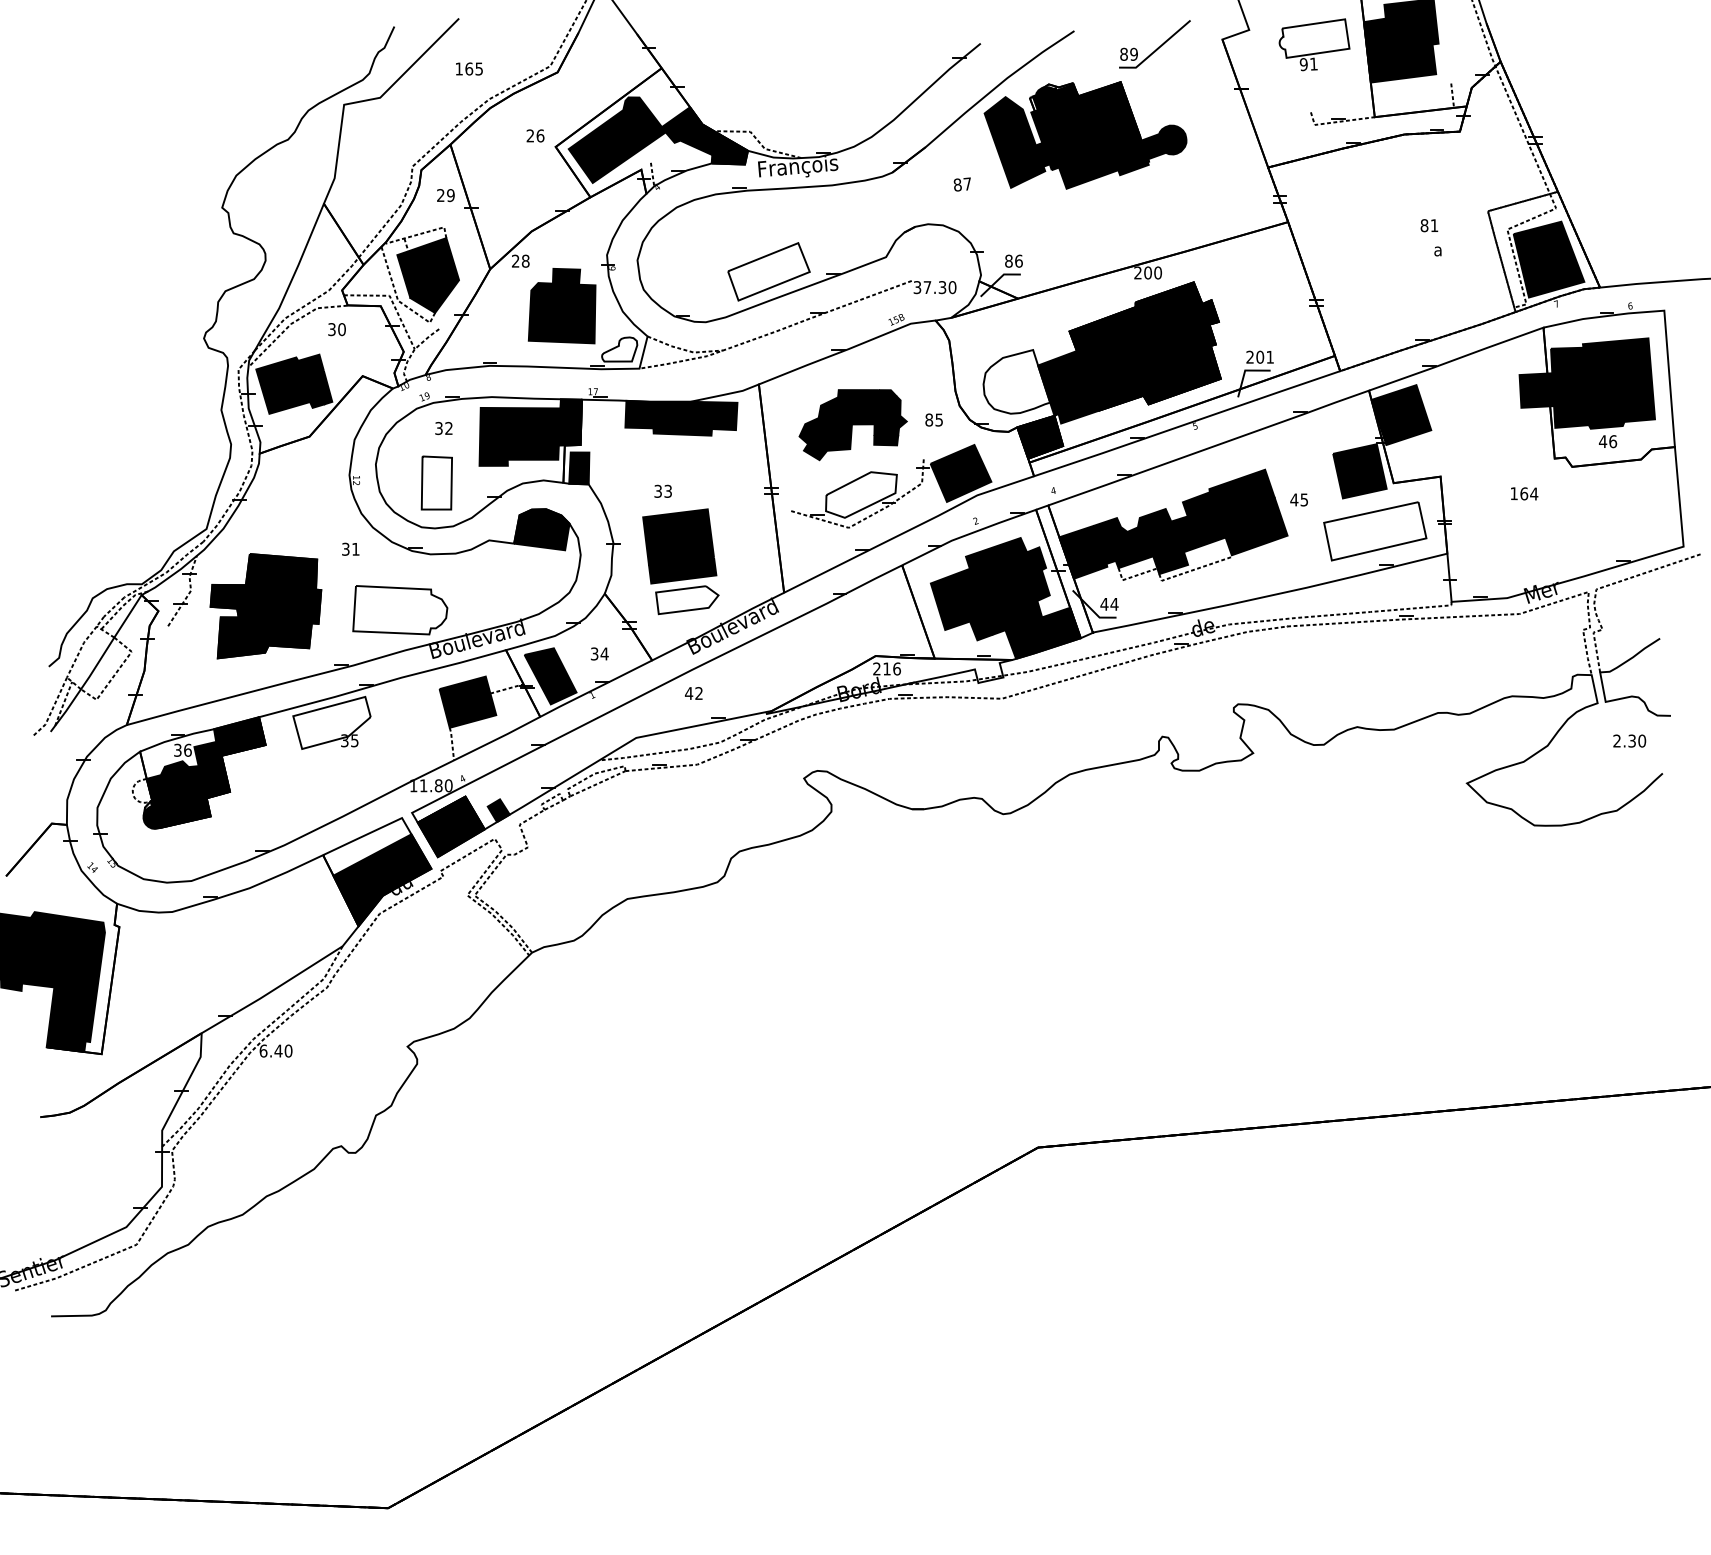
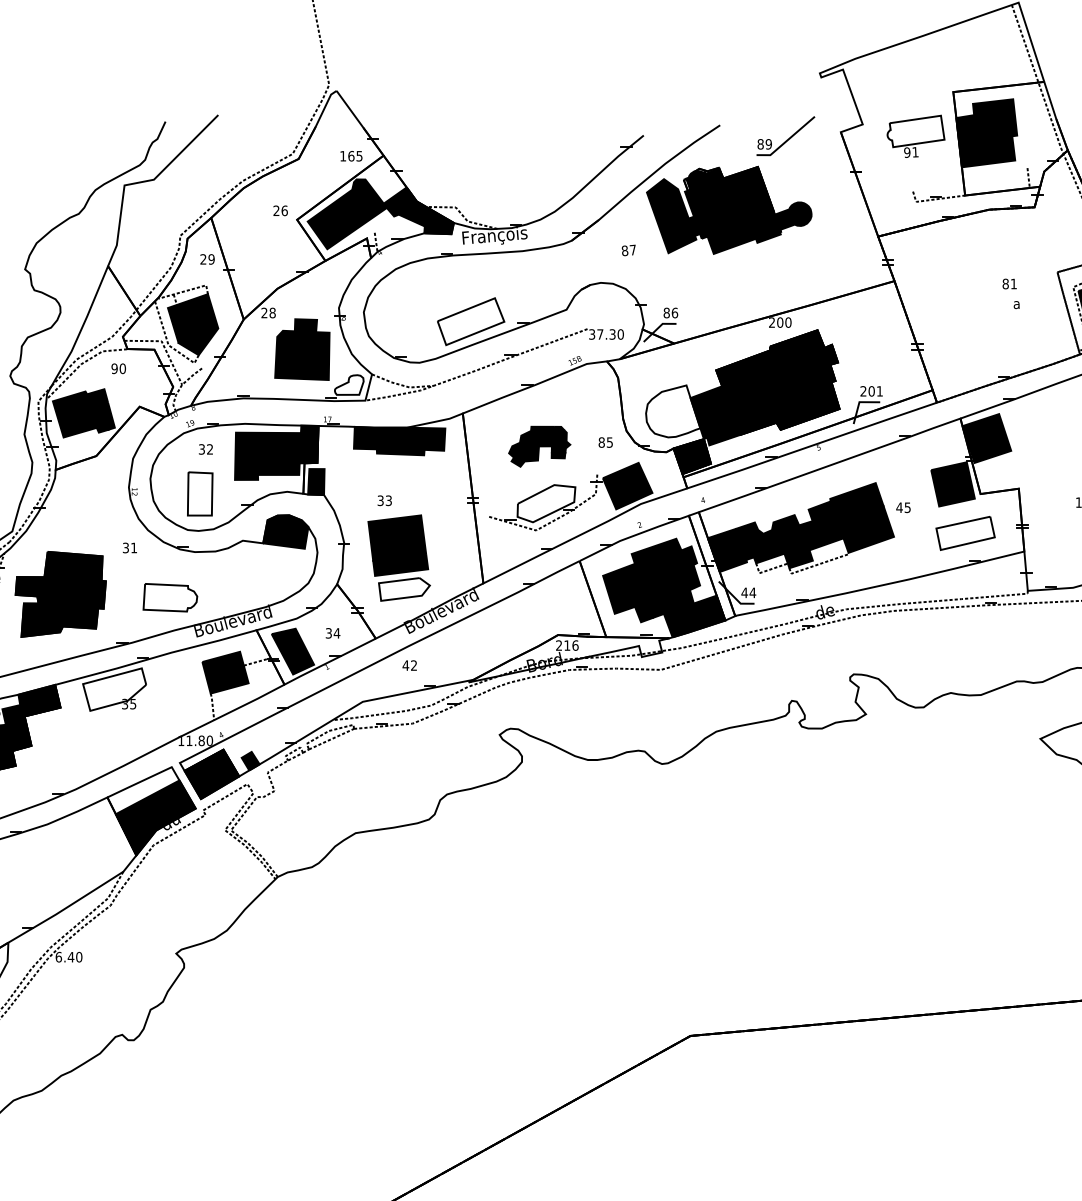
text: (469, 68) -> (351, 155), moved
text: (331, 329) -> (114, 368), 30 -> 90
part: (852, 425) -> (539, 447), size x0.7
part: (1375, 531) -> (965, 533), size x0.7
part: (400, 610) -> (170, 597), size x0.7

